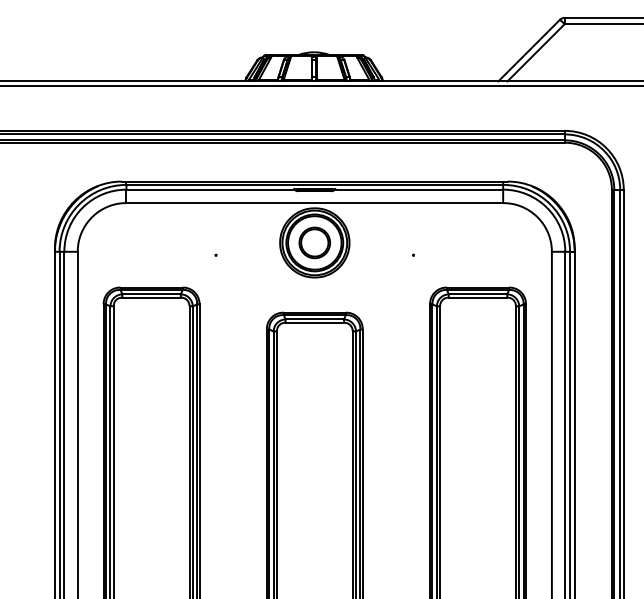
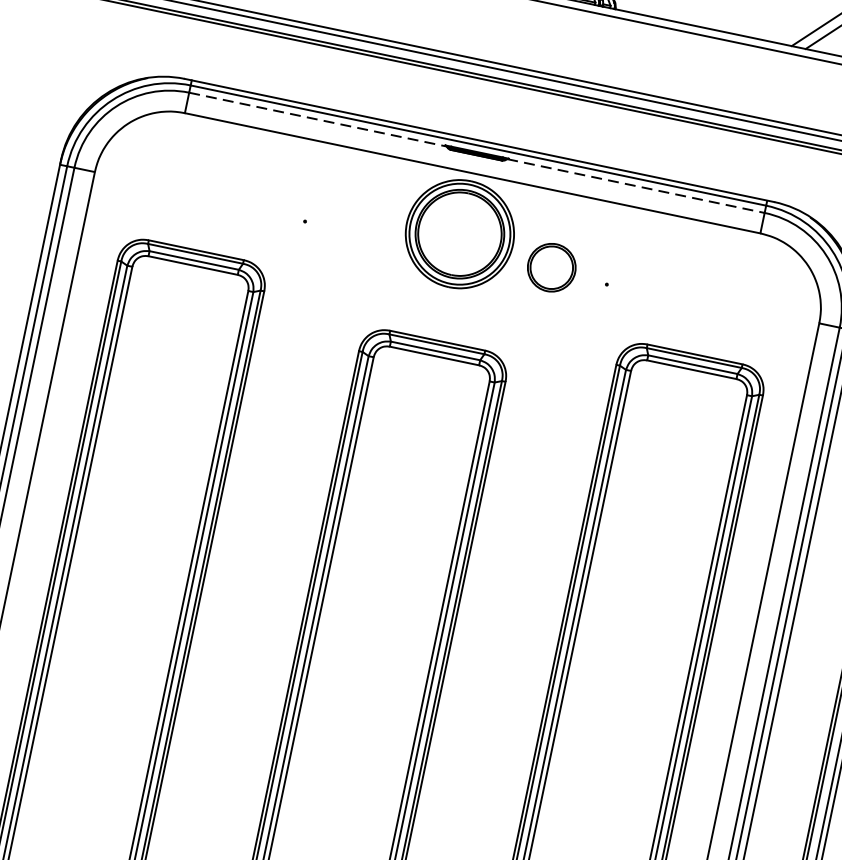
line: (211, 189) -> (319, 119), solid -> dashed
line: (419, 189) -> (636, 185), solid -> dashed
part: (314, 242) -> (551, 266), moved

